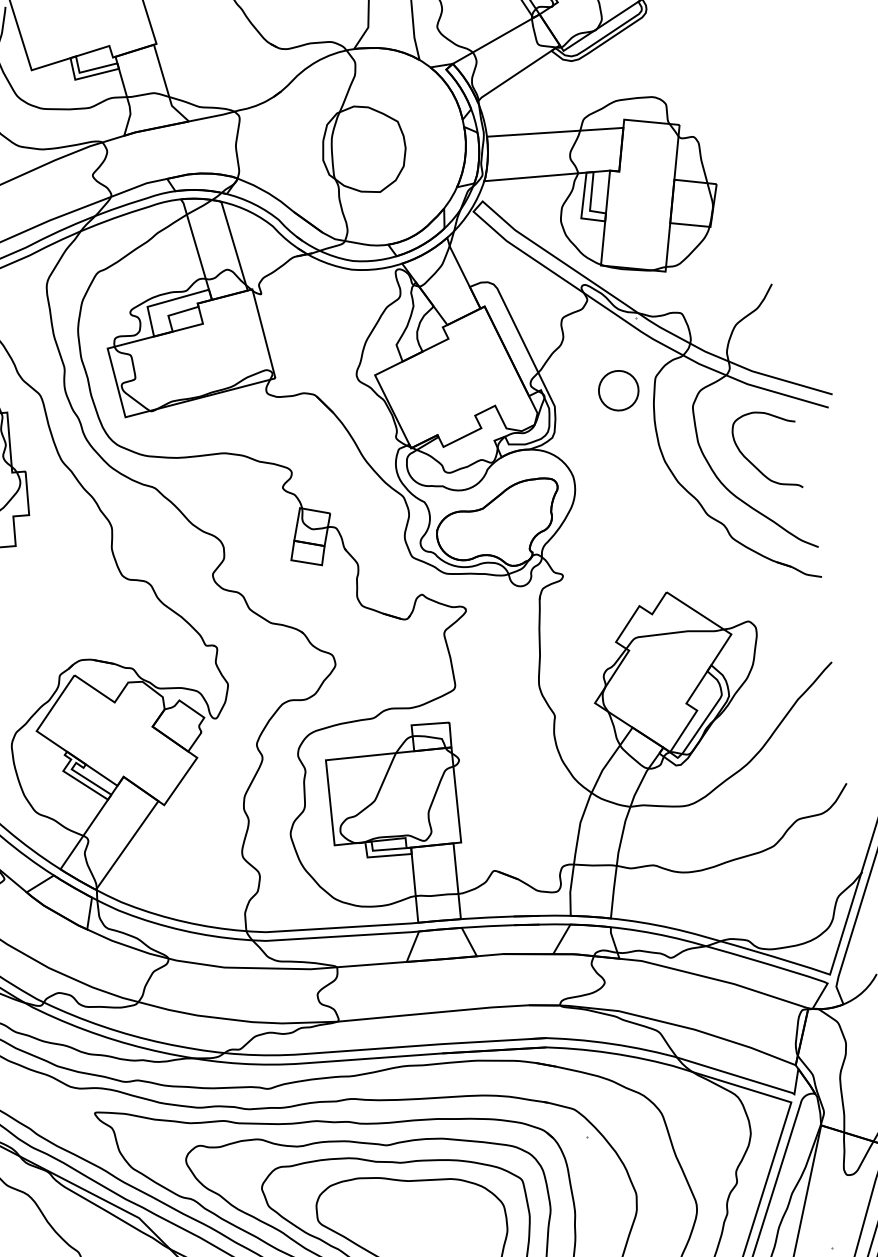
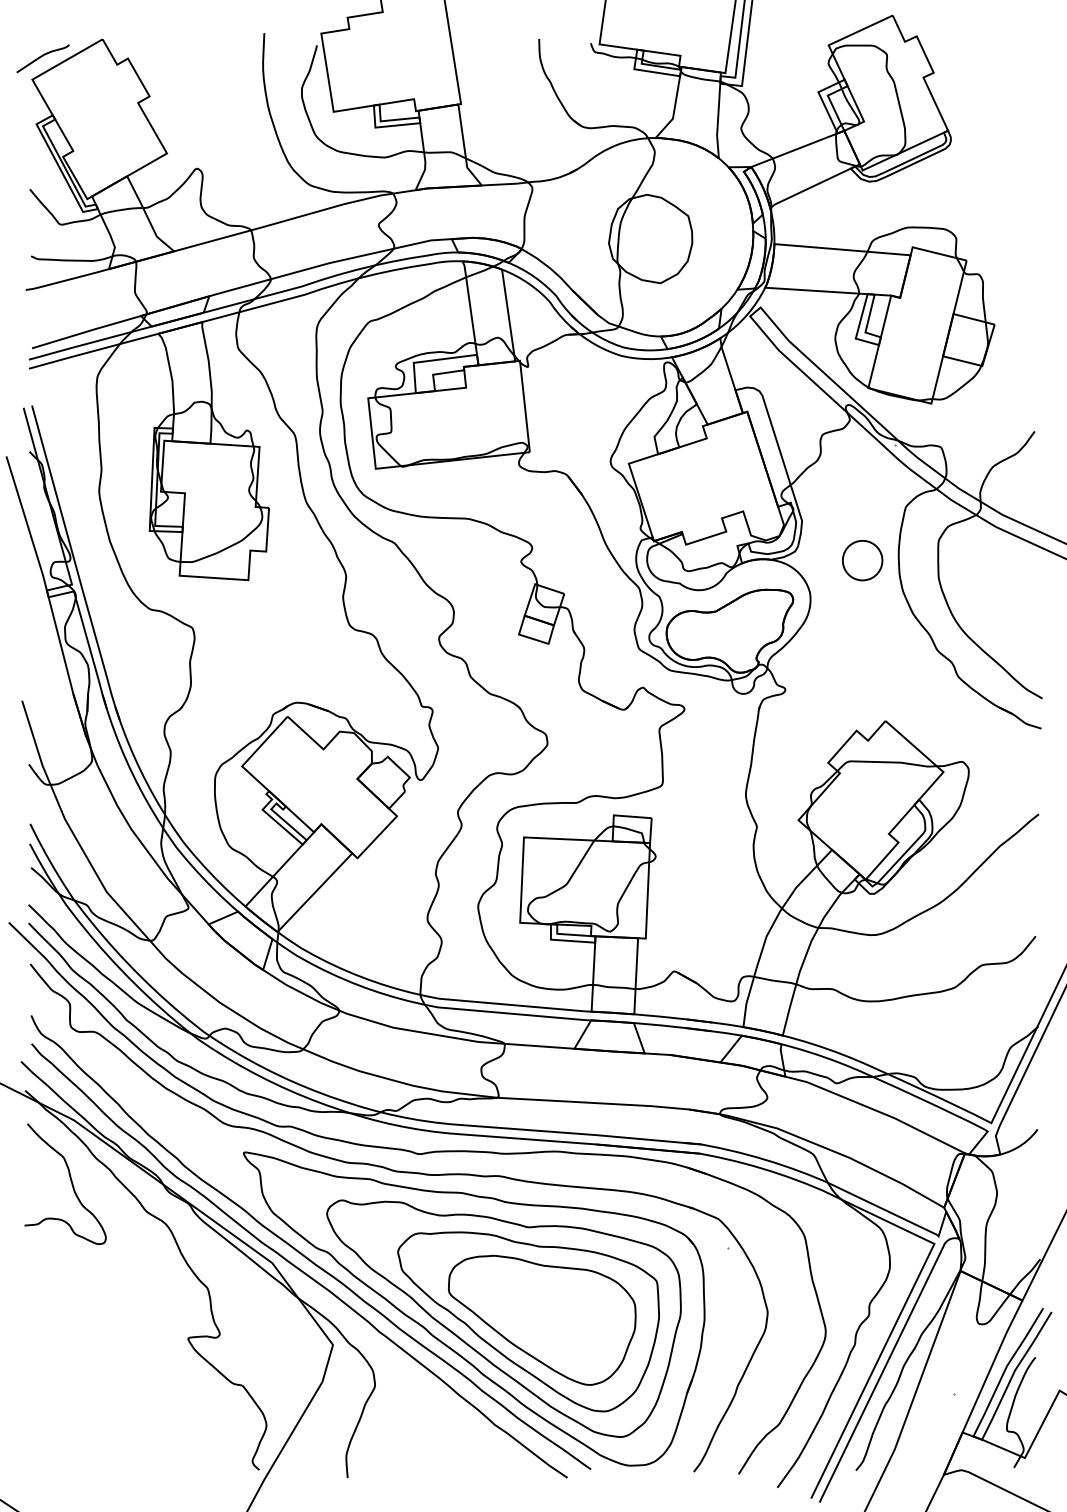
part: (618, 390) -> (862, 560), moved
curve: (752, 462) -> (989, 605), removed

